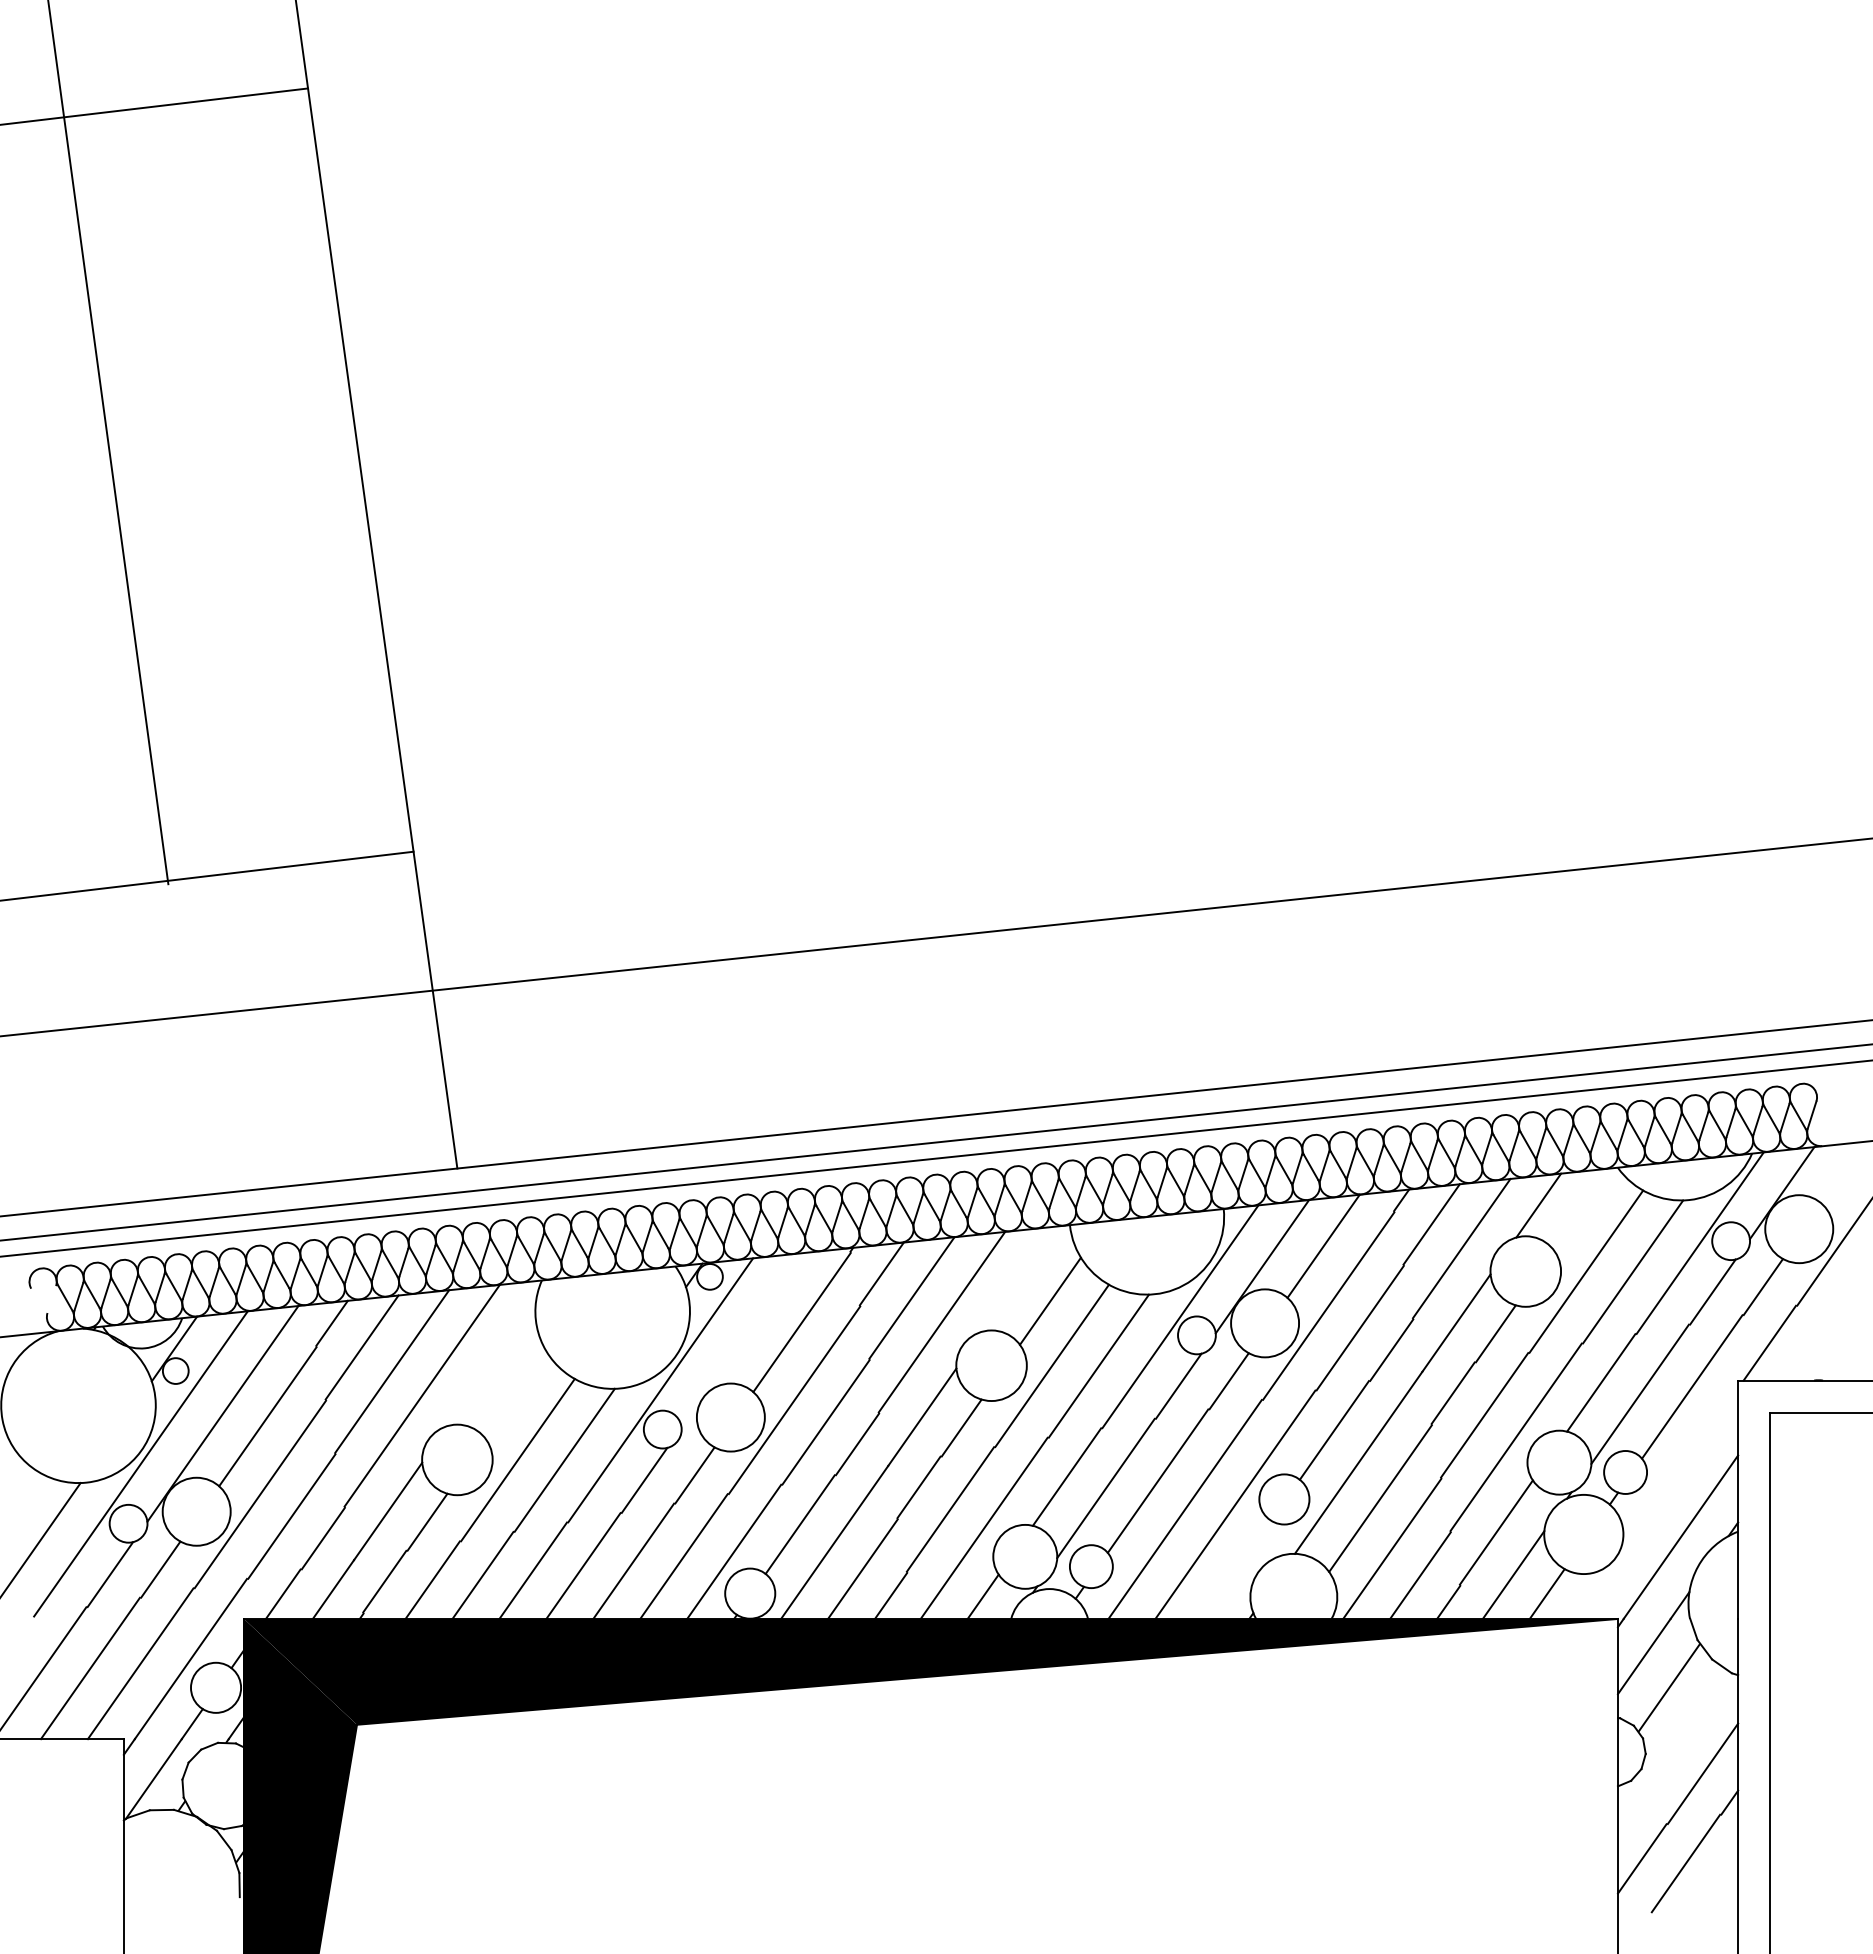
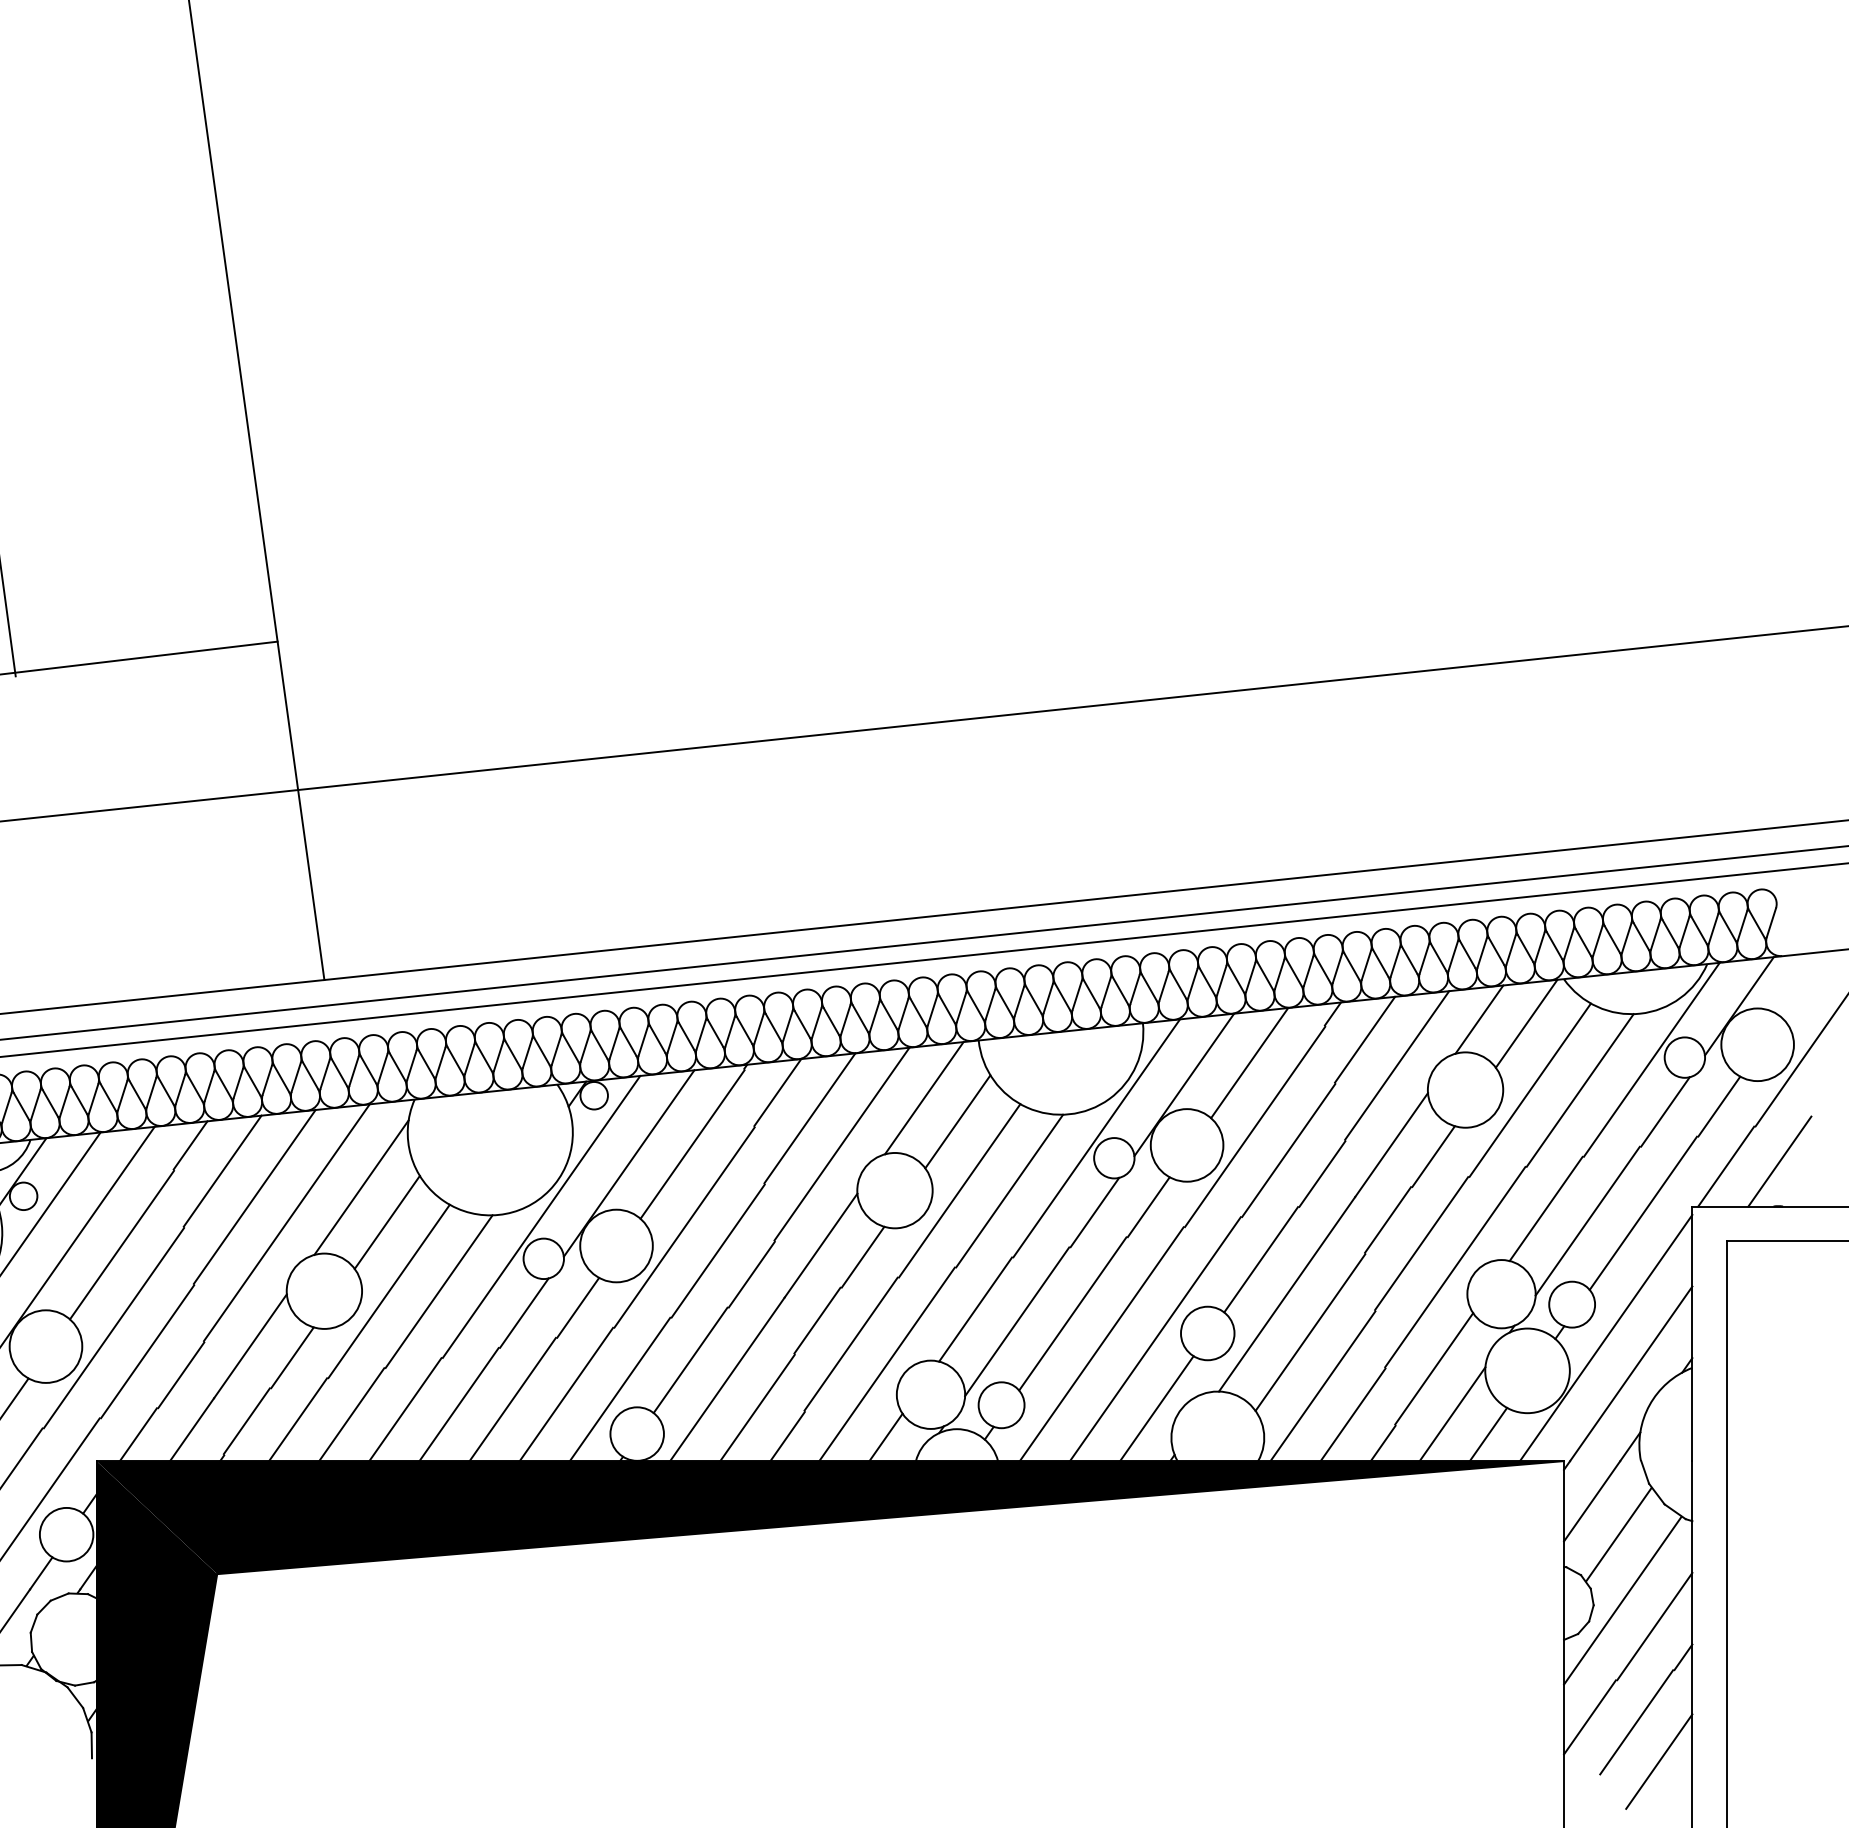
line: (1582, 1209) -> (1526, 1023), added
line: (1018, 1278) -> (923, 1097), added
line: (1819, 1338) -> (1779, 1161), added
line: (742, 1340) -> (628, 1163), added
line: (492, 1362) -> (361, 1187), added
line: (515, 1395) -> (386, 1222), added
line: (1657, 1503) -> (1606, 1337), added
line: (1236, 1569) -> (1156, 1408), added
line: (1672, 1749) -> (1622, 1600), added
line: (1707, 1900) -> (1659, 1761), added

